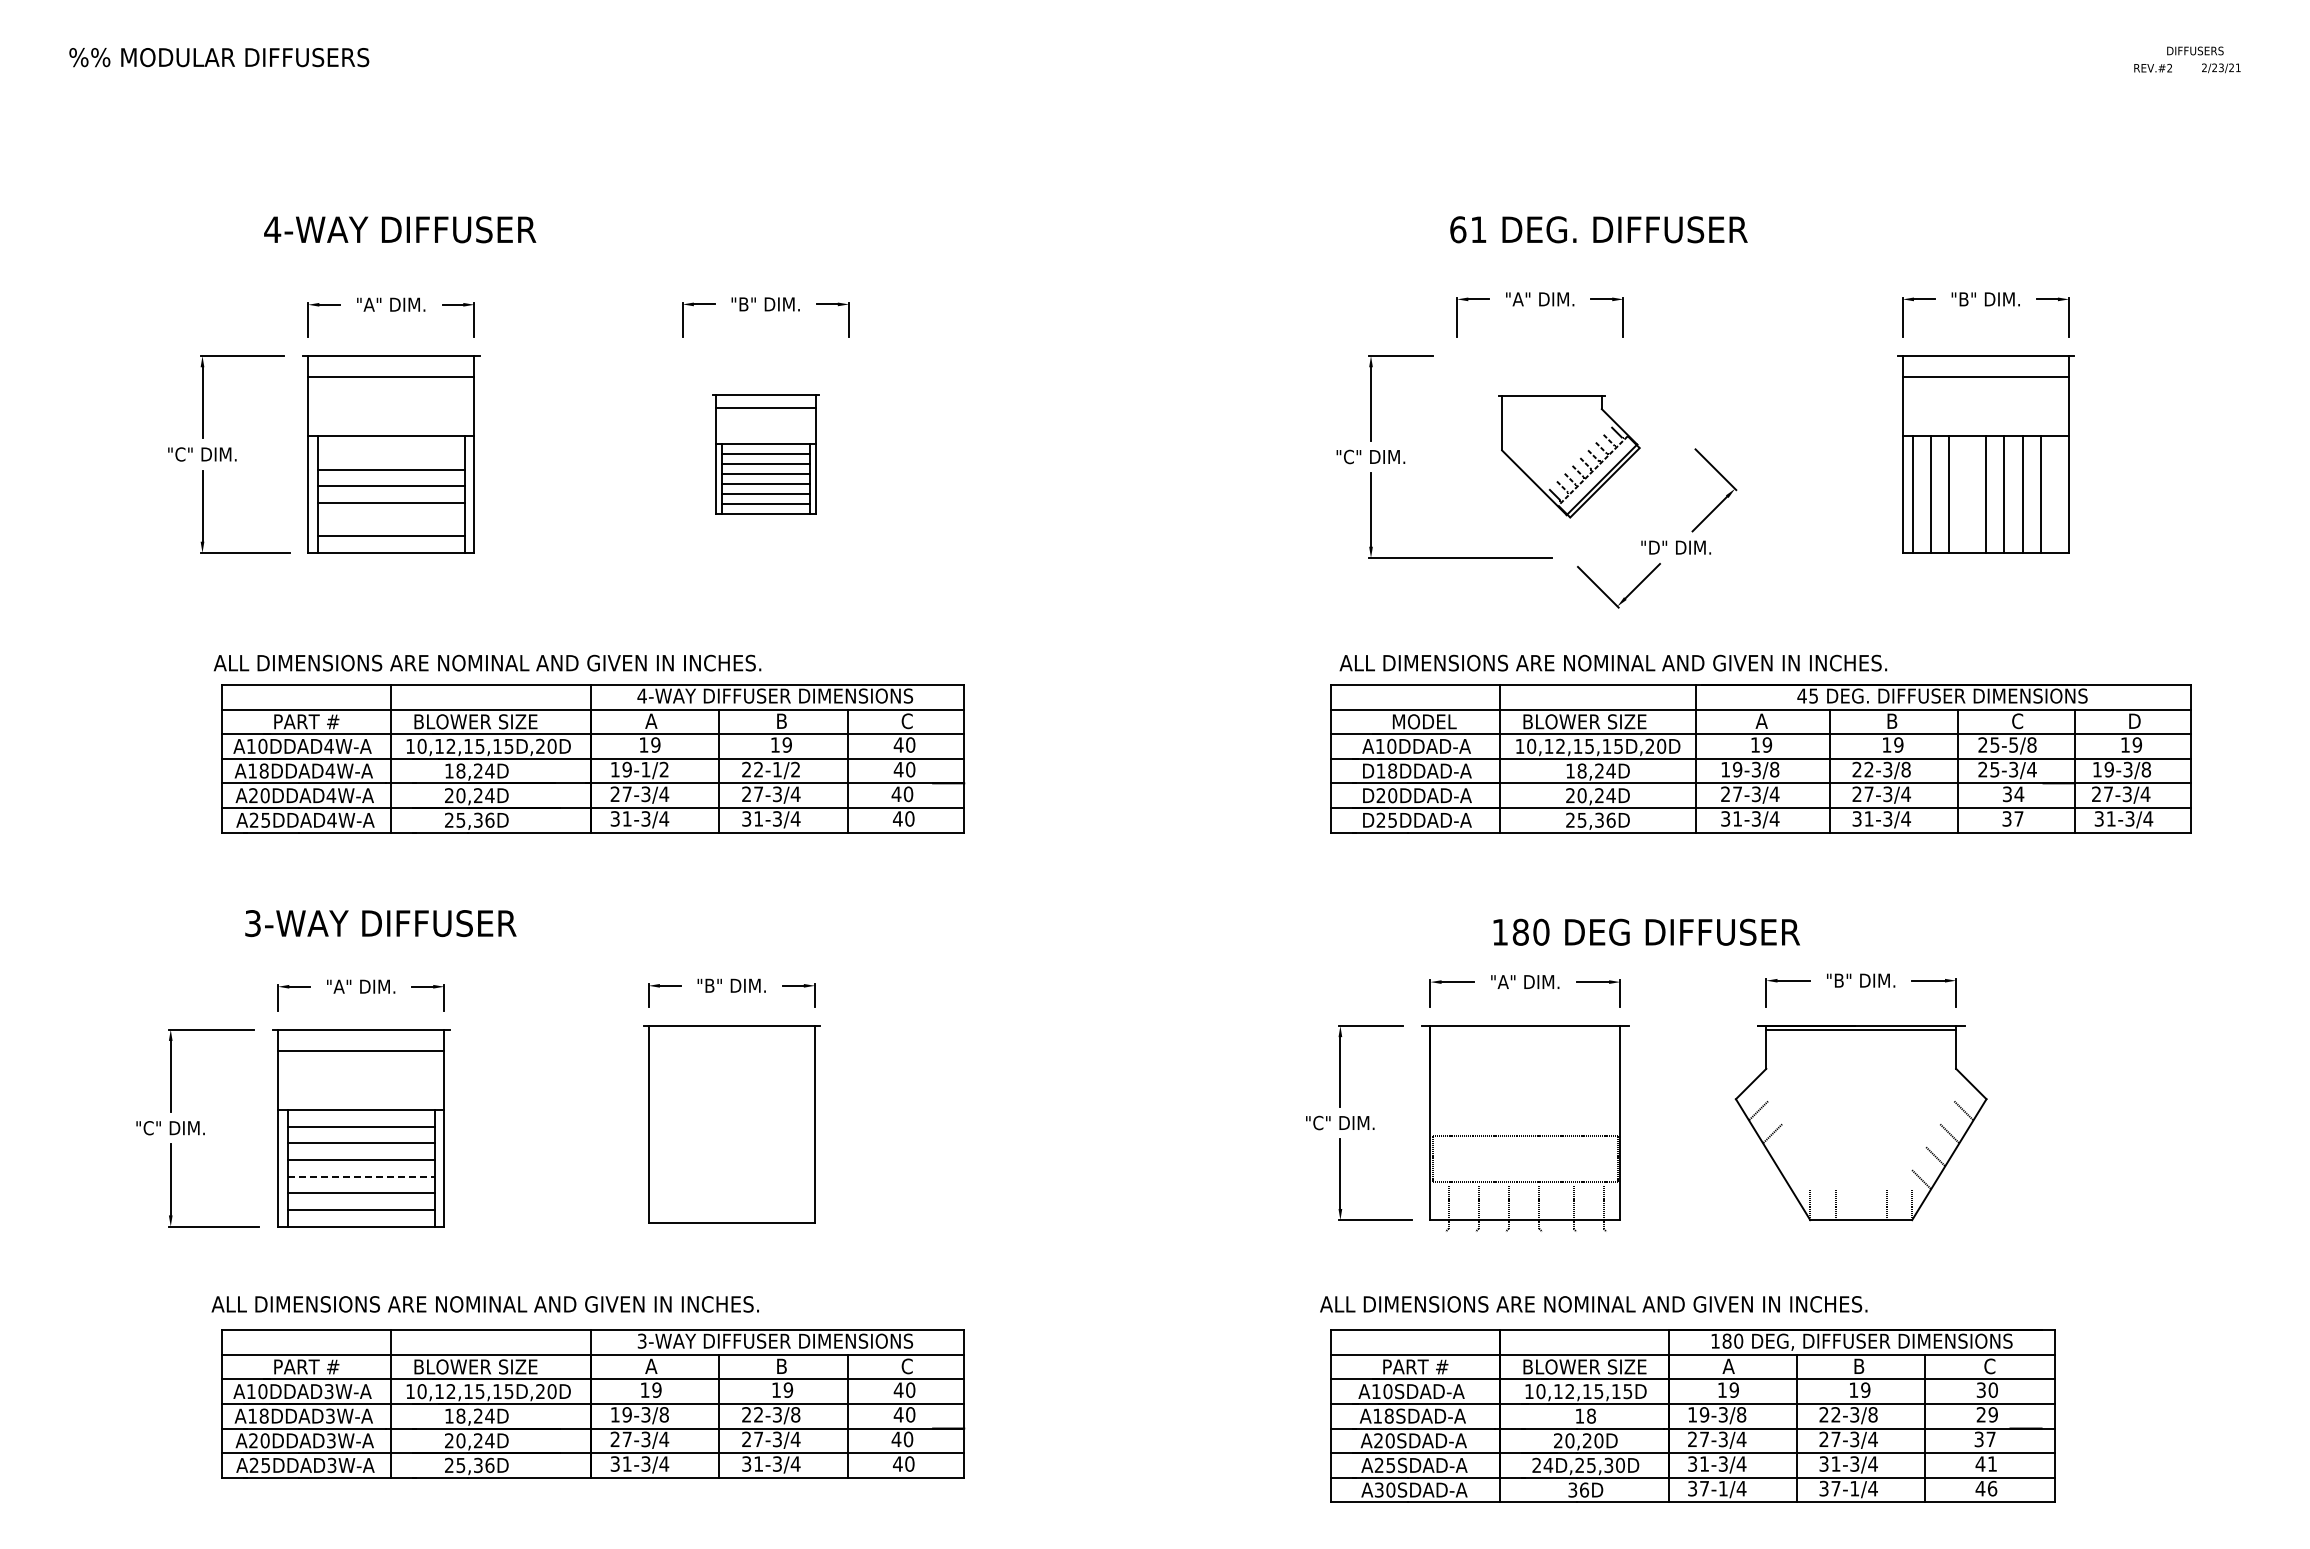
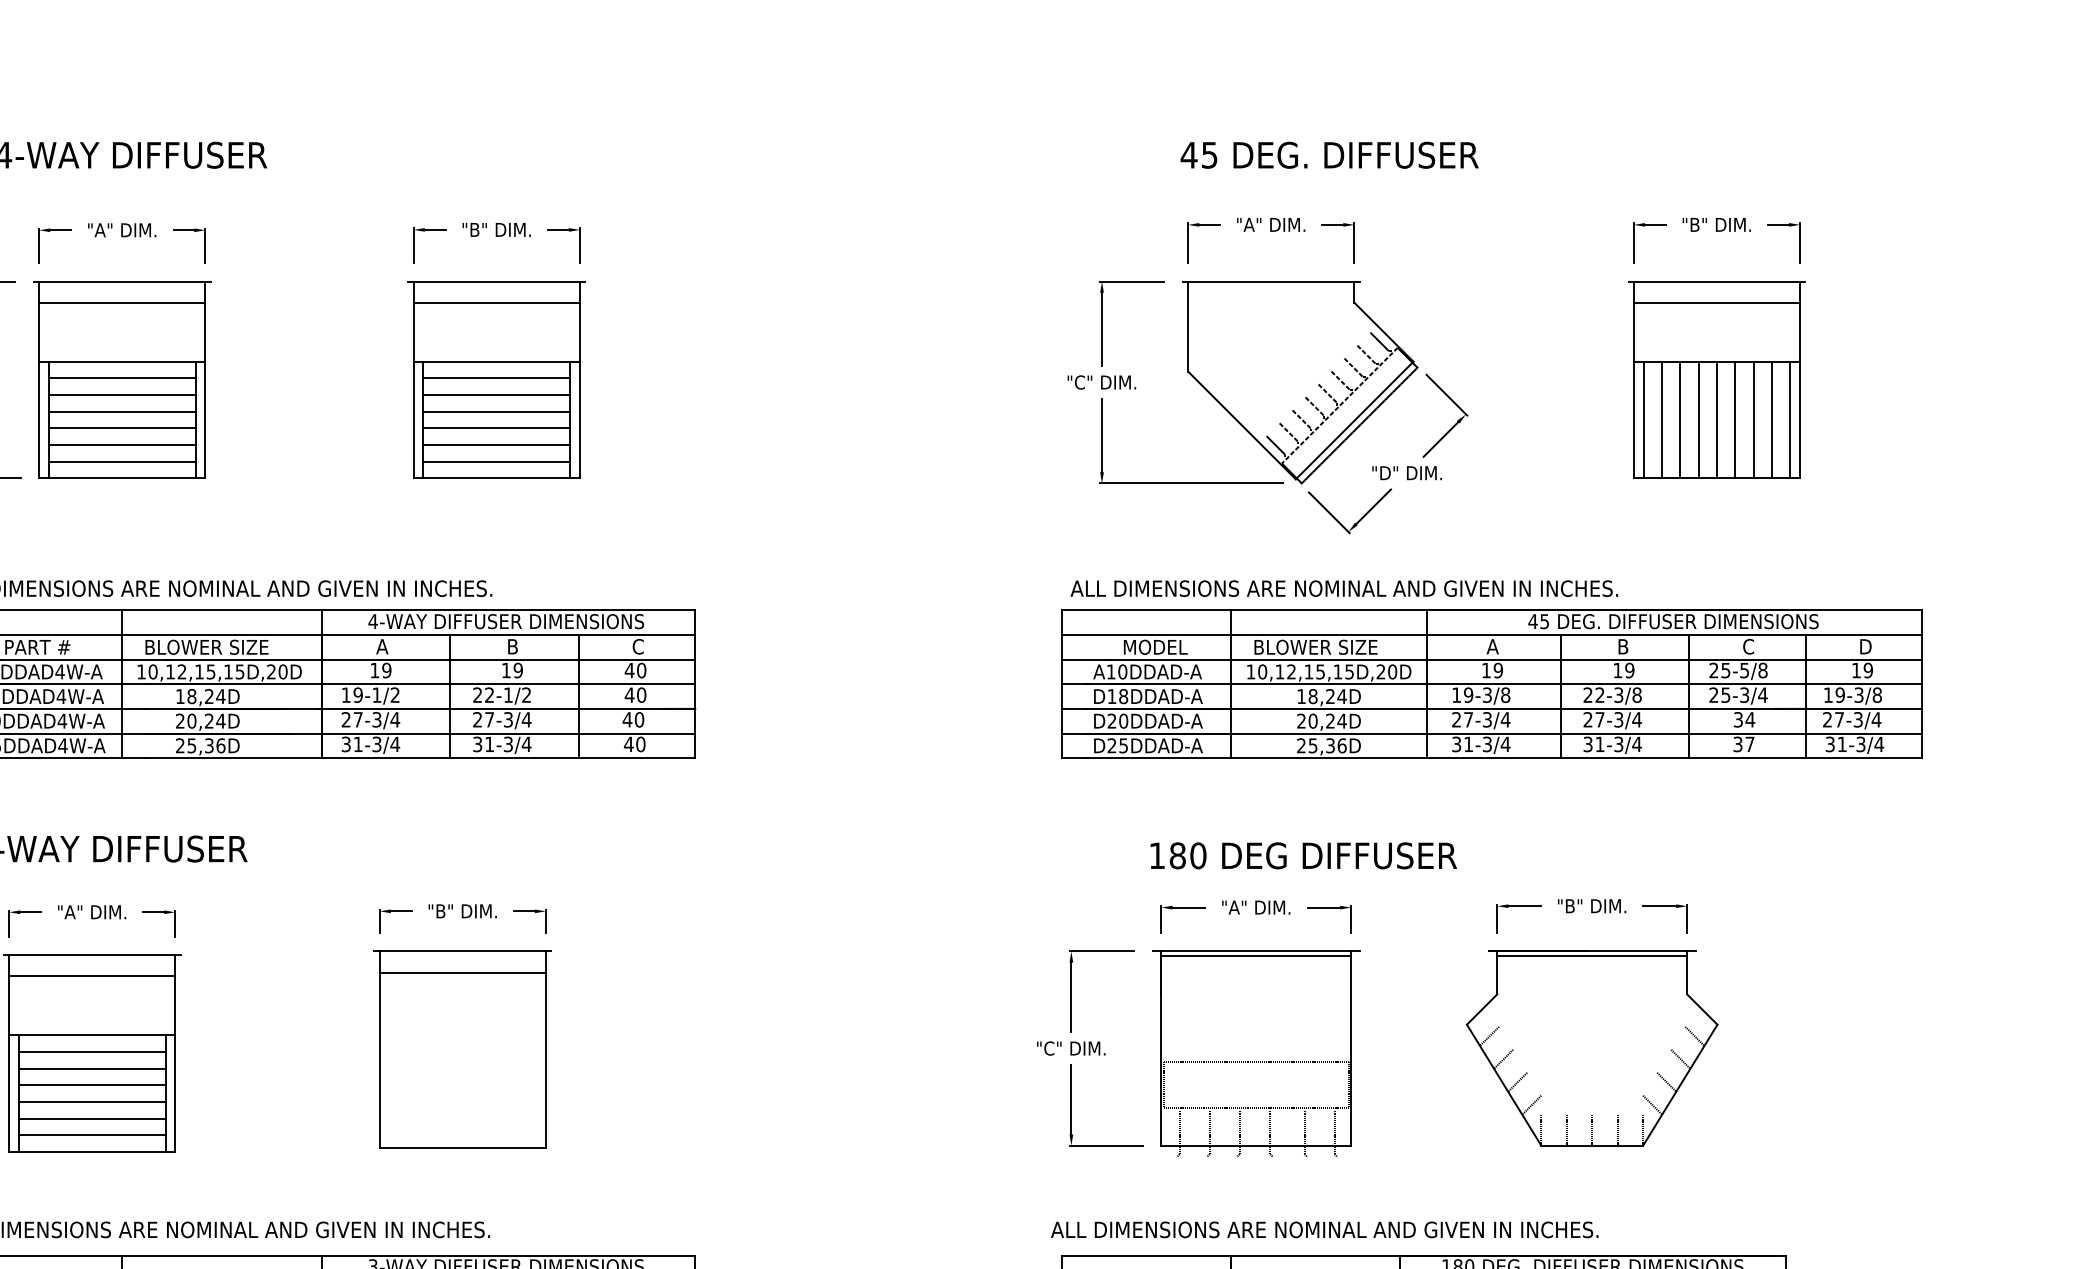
text: (1467, 229) -> (1198, 155), 61 -> 45
line: (391, 452) -> (122, 378), added
part: (765, 454) -> (496, 380), size x1.67
part: (1569, 456) -> (1300, 382), size x1.67
line: (1967, 494) -> (1698, 420), added
line: (2059, 494) -> (1790, 420), added
line: (391, 519) -> (122, 445), added
text: (1646, 931) -> (1303, 855), moved
line: (1525, 1030) -> (1256, 956), added
line: (731, 1047) -> (462, 973), added
line: (1786, 1156) -> (1517, 1082), added
line: (361, 1176) -> (92, 1102), dashed -> solid
line: (1800, 1179) -> (1531, 1105), added
line: (1861, 1204) -> (1592, 1130), added

